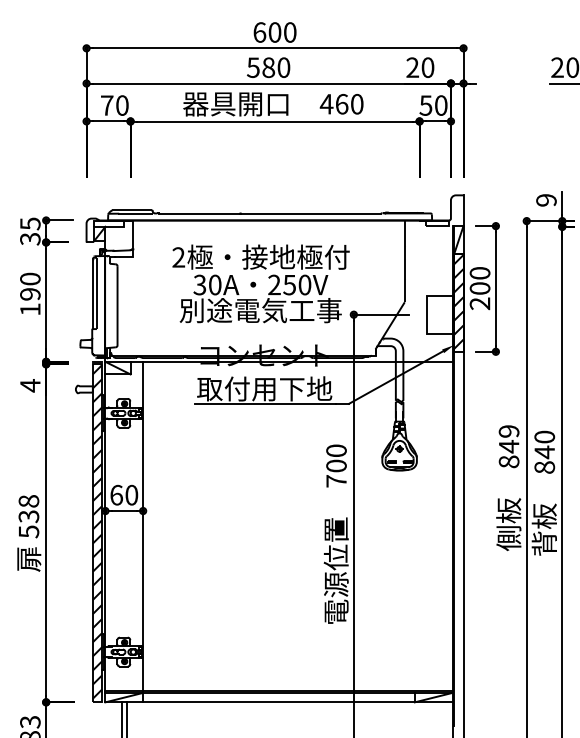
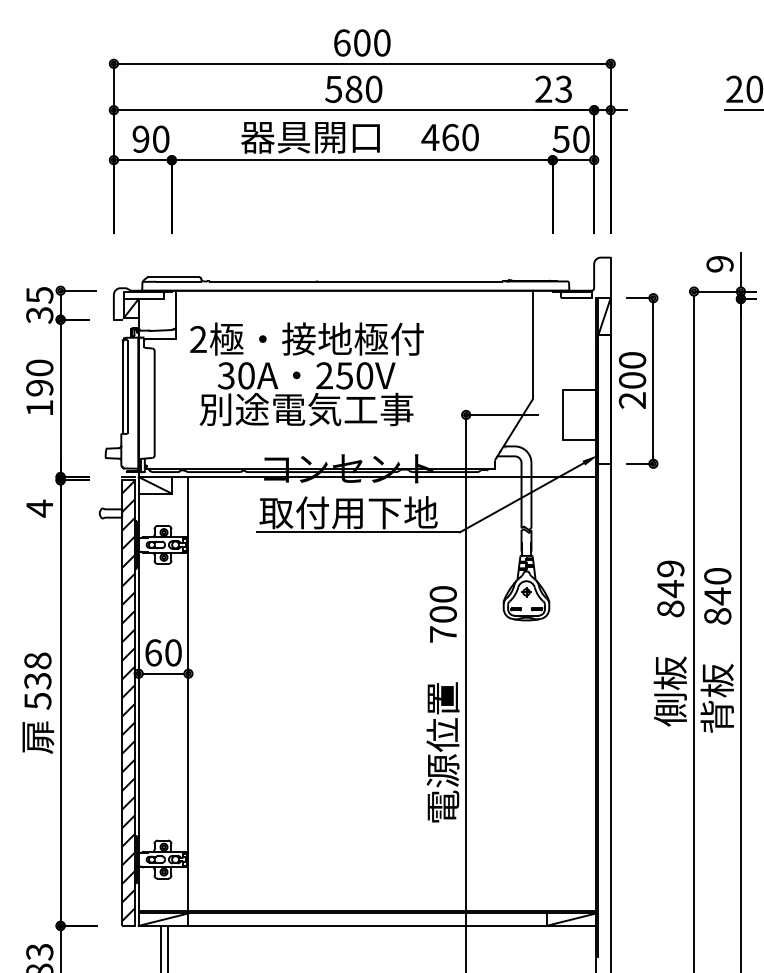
text: (427, 67) -> (563, 89), 20 -> 23
text: (106, 105) -> (140, 139), 70 -> 90
text: (260, 283) -> (306, 373), moved
hatch: (458, 301) -> (604, 397), removed

